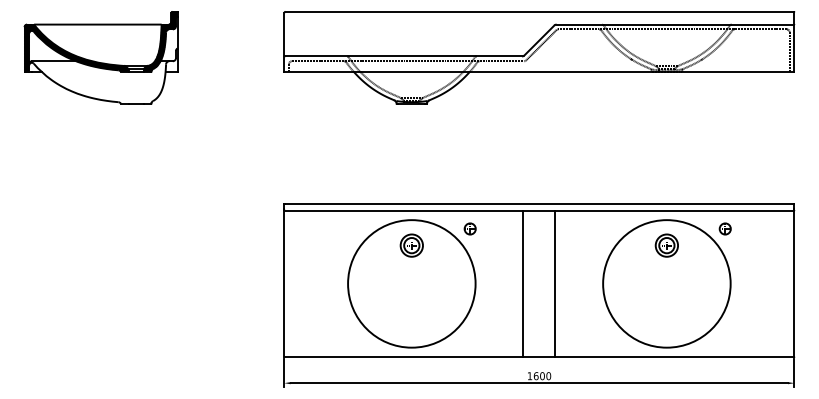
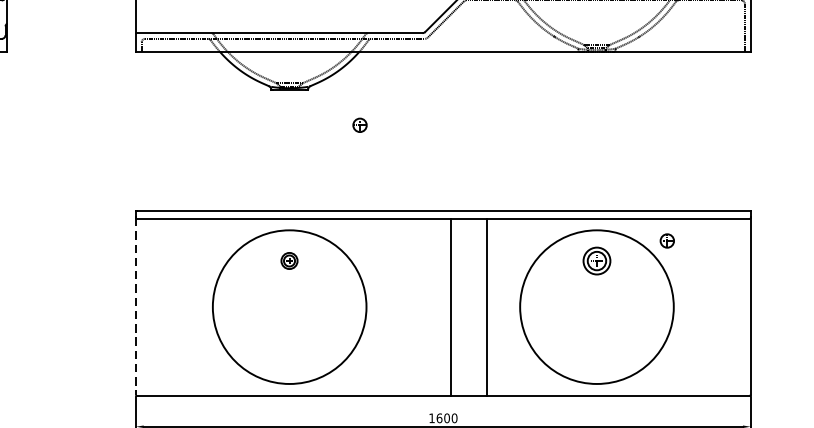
part: (469, 228) -> (359, 124), moved
part: (411, 245) -> (289, 260), size x0.6
line: (284, 283) -> (136, 306), solid -> dashed
line: (523, 283) -> (450, 306), moved
line: (555, 283) -> (486, 306), moved

